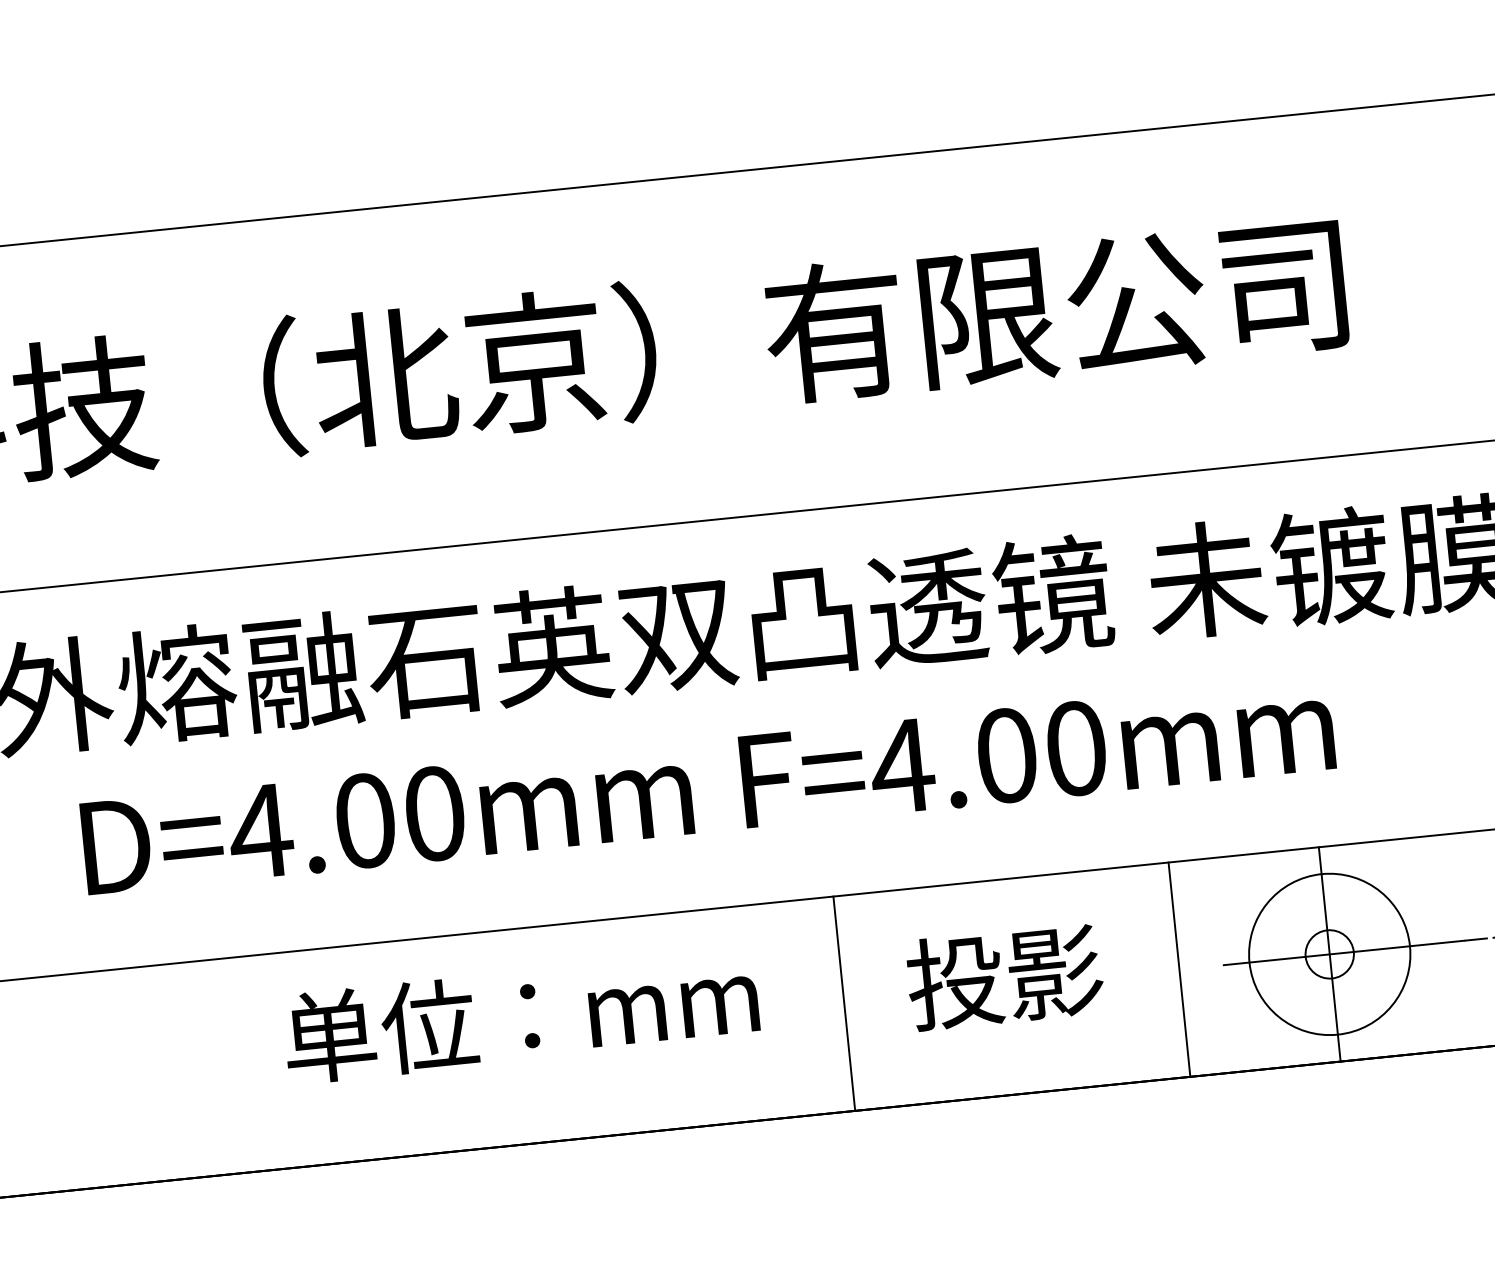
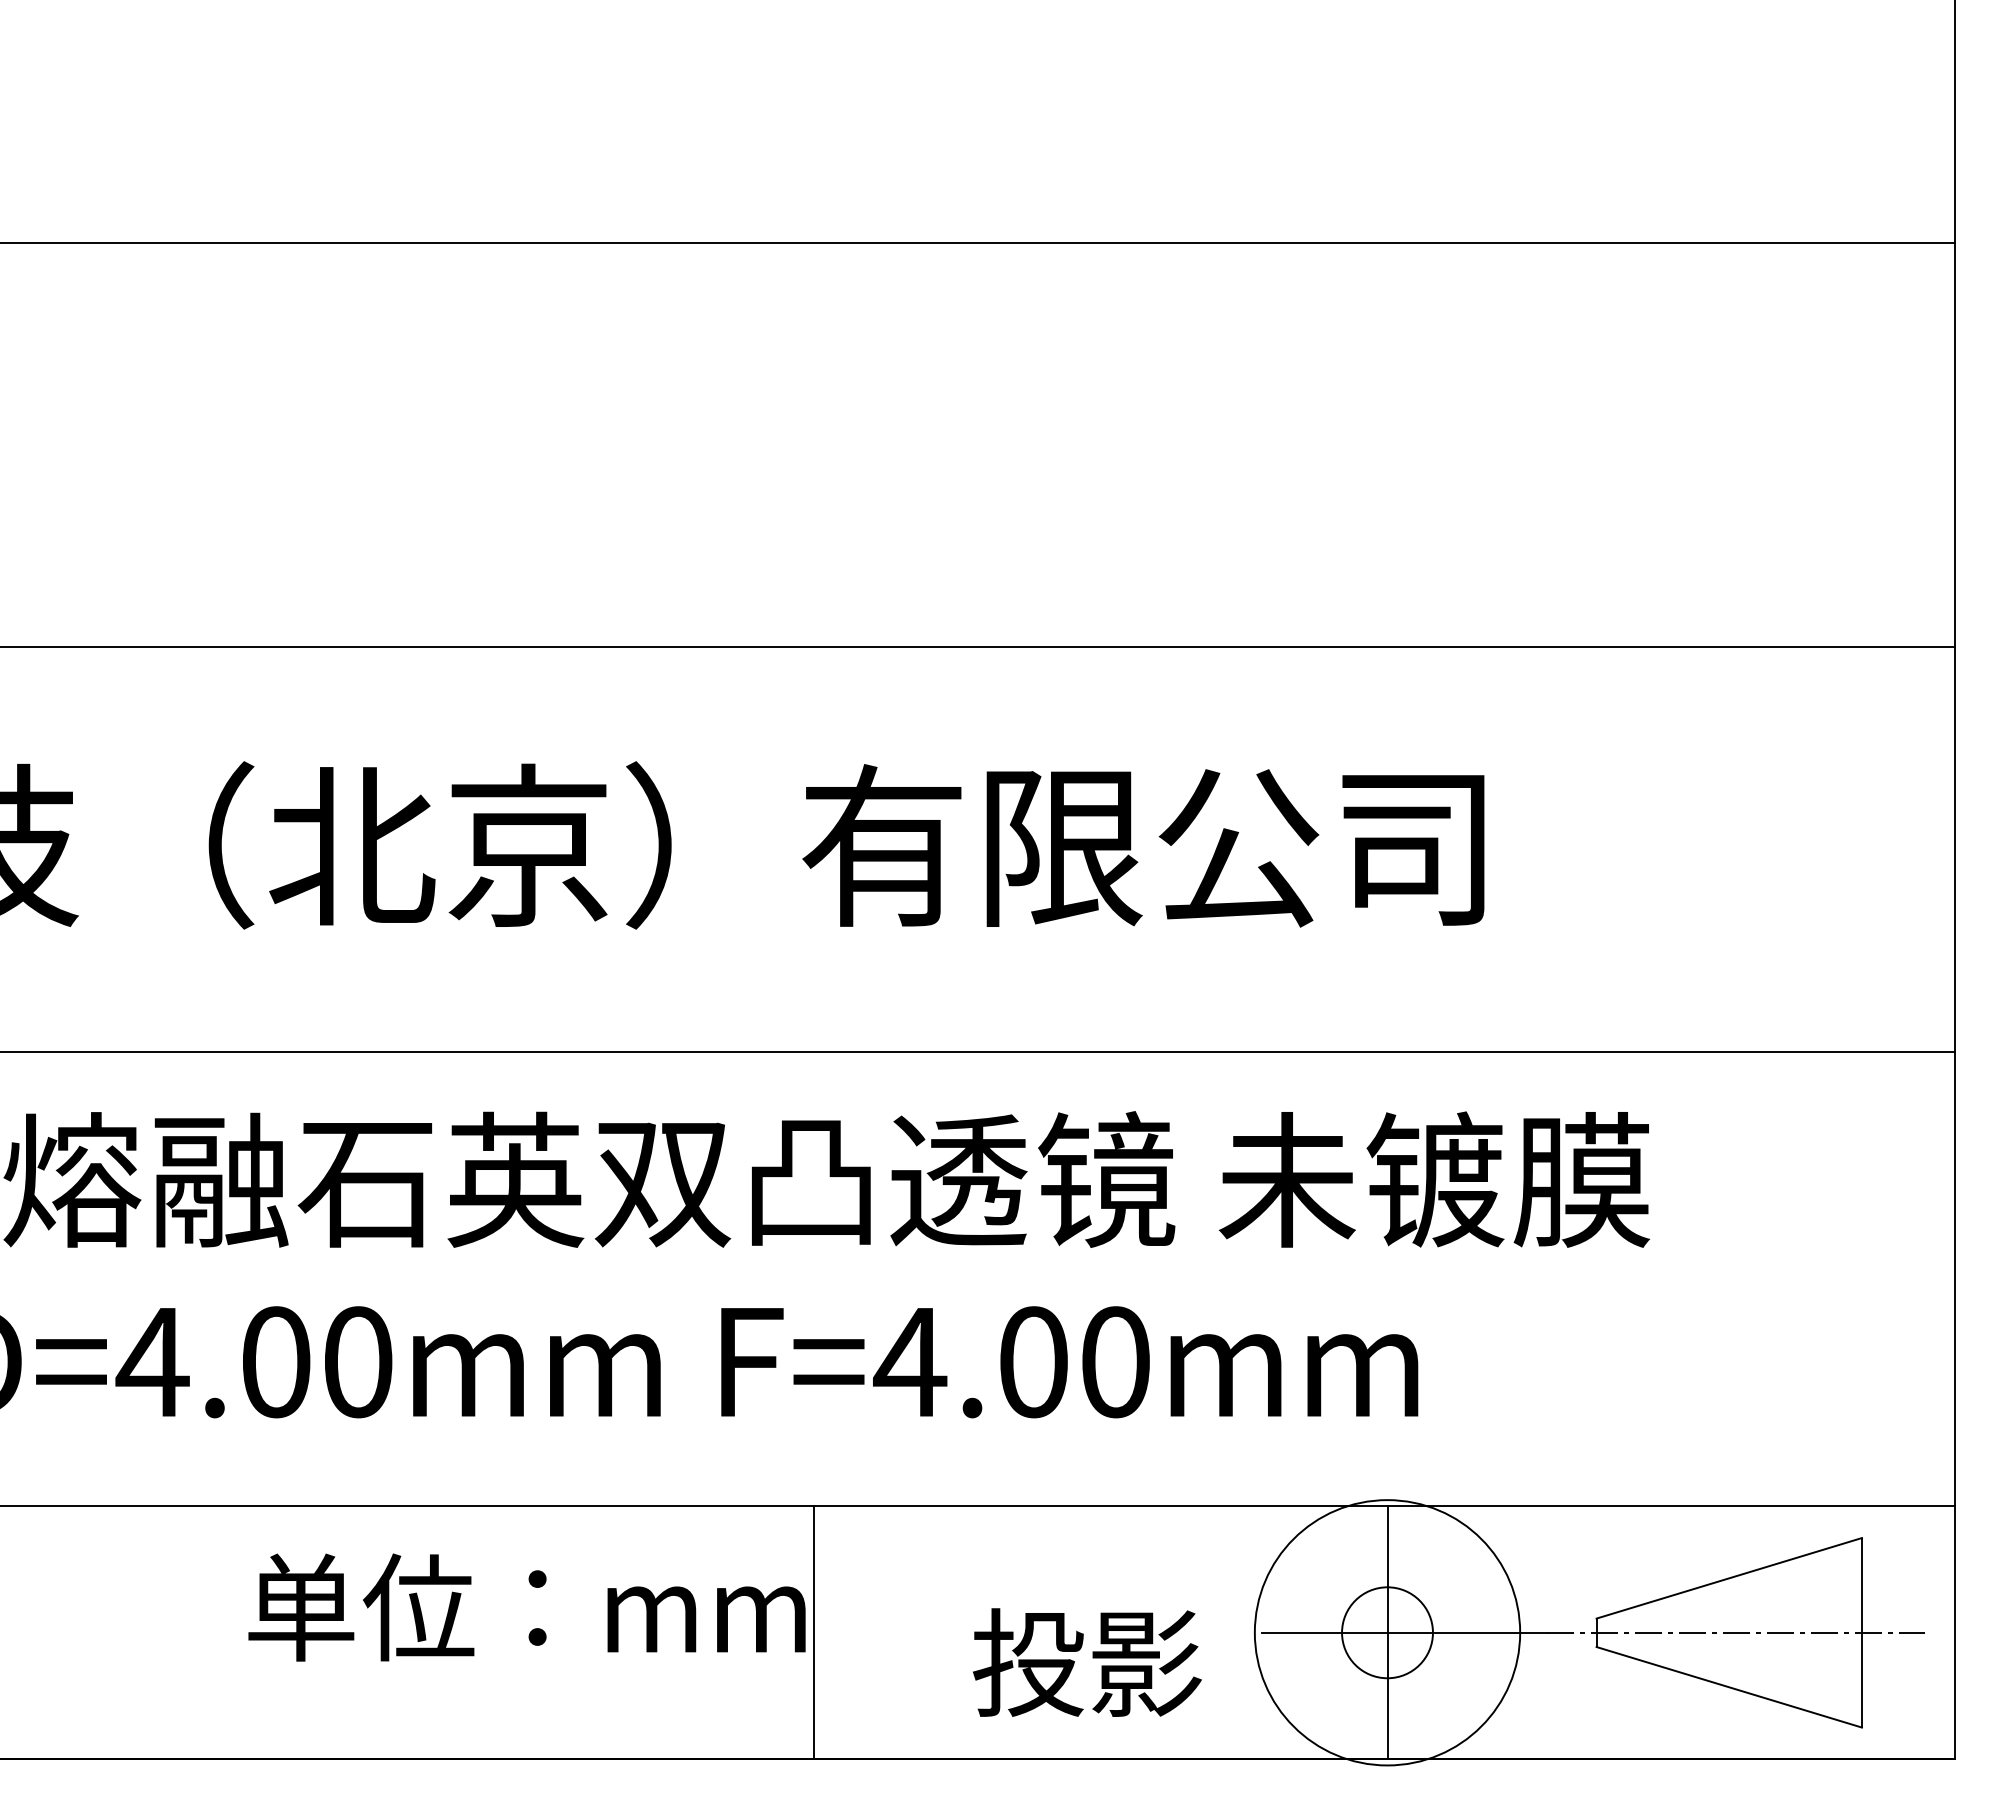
circle: (1329, 954) -> (1387, 1632), size x1.4
circle: (1329, 954) -> (1387, 1632), size x1.6
line: (1179, 969) -> (1210, 1632), removed
text: (1005, 976) -> (1087, 1662), moved
text: (520, 1016) -> (526, 1607), moved

